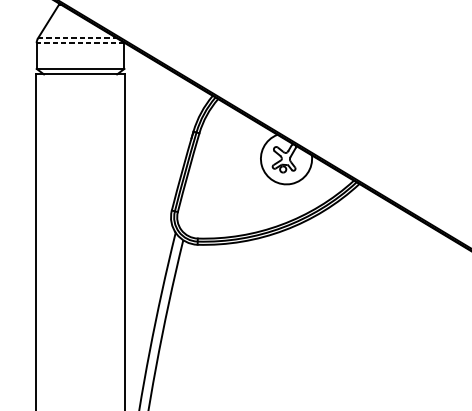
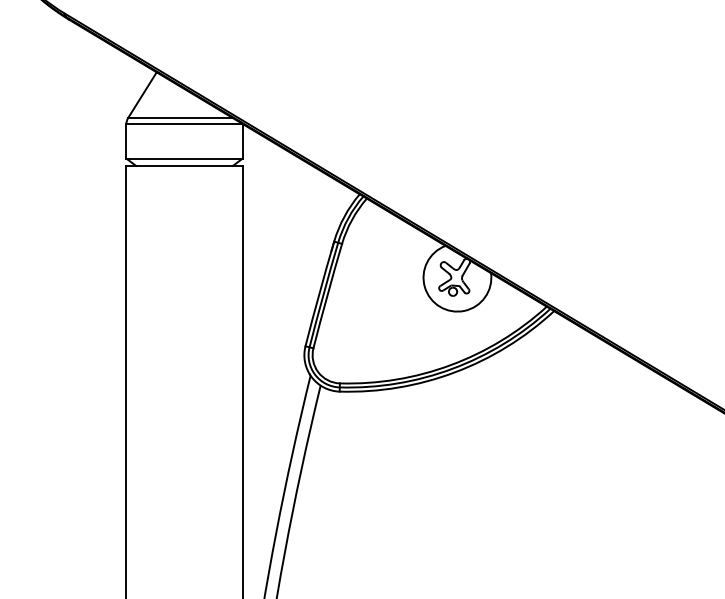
line: (77, 37) -> (180, 117), dashed -> solid
line: (80, 43) -> (184, 124), dashed -> solid

